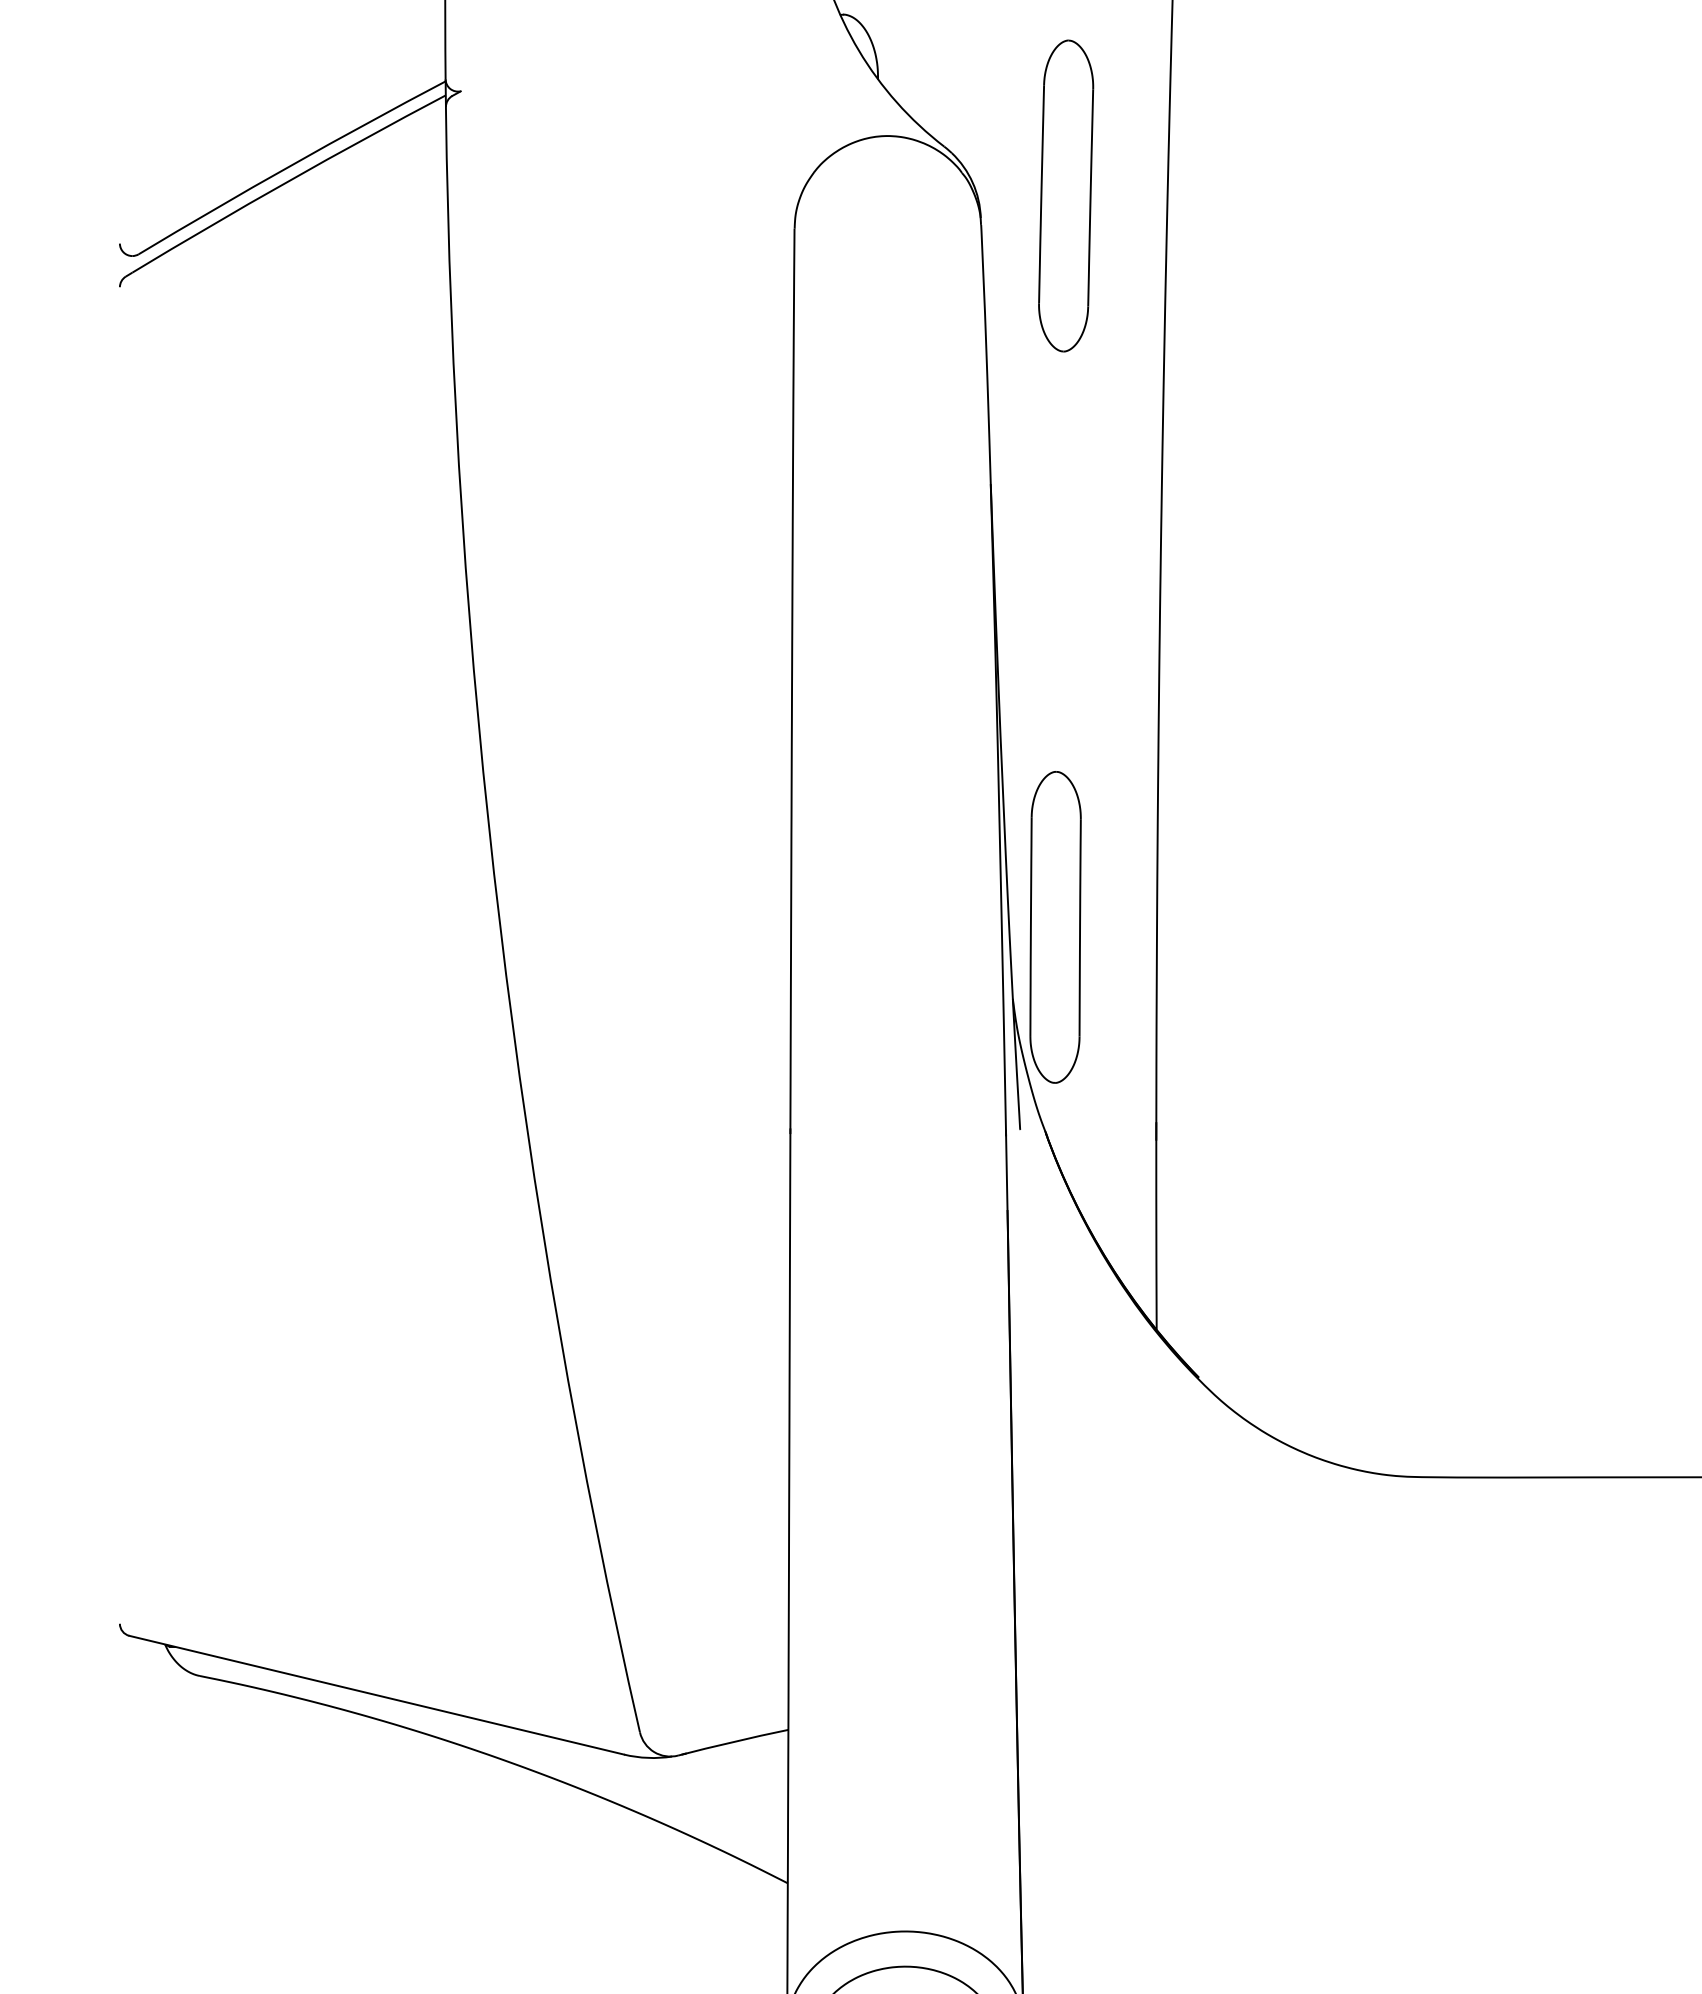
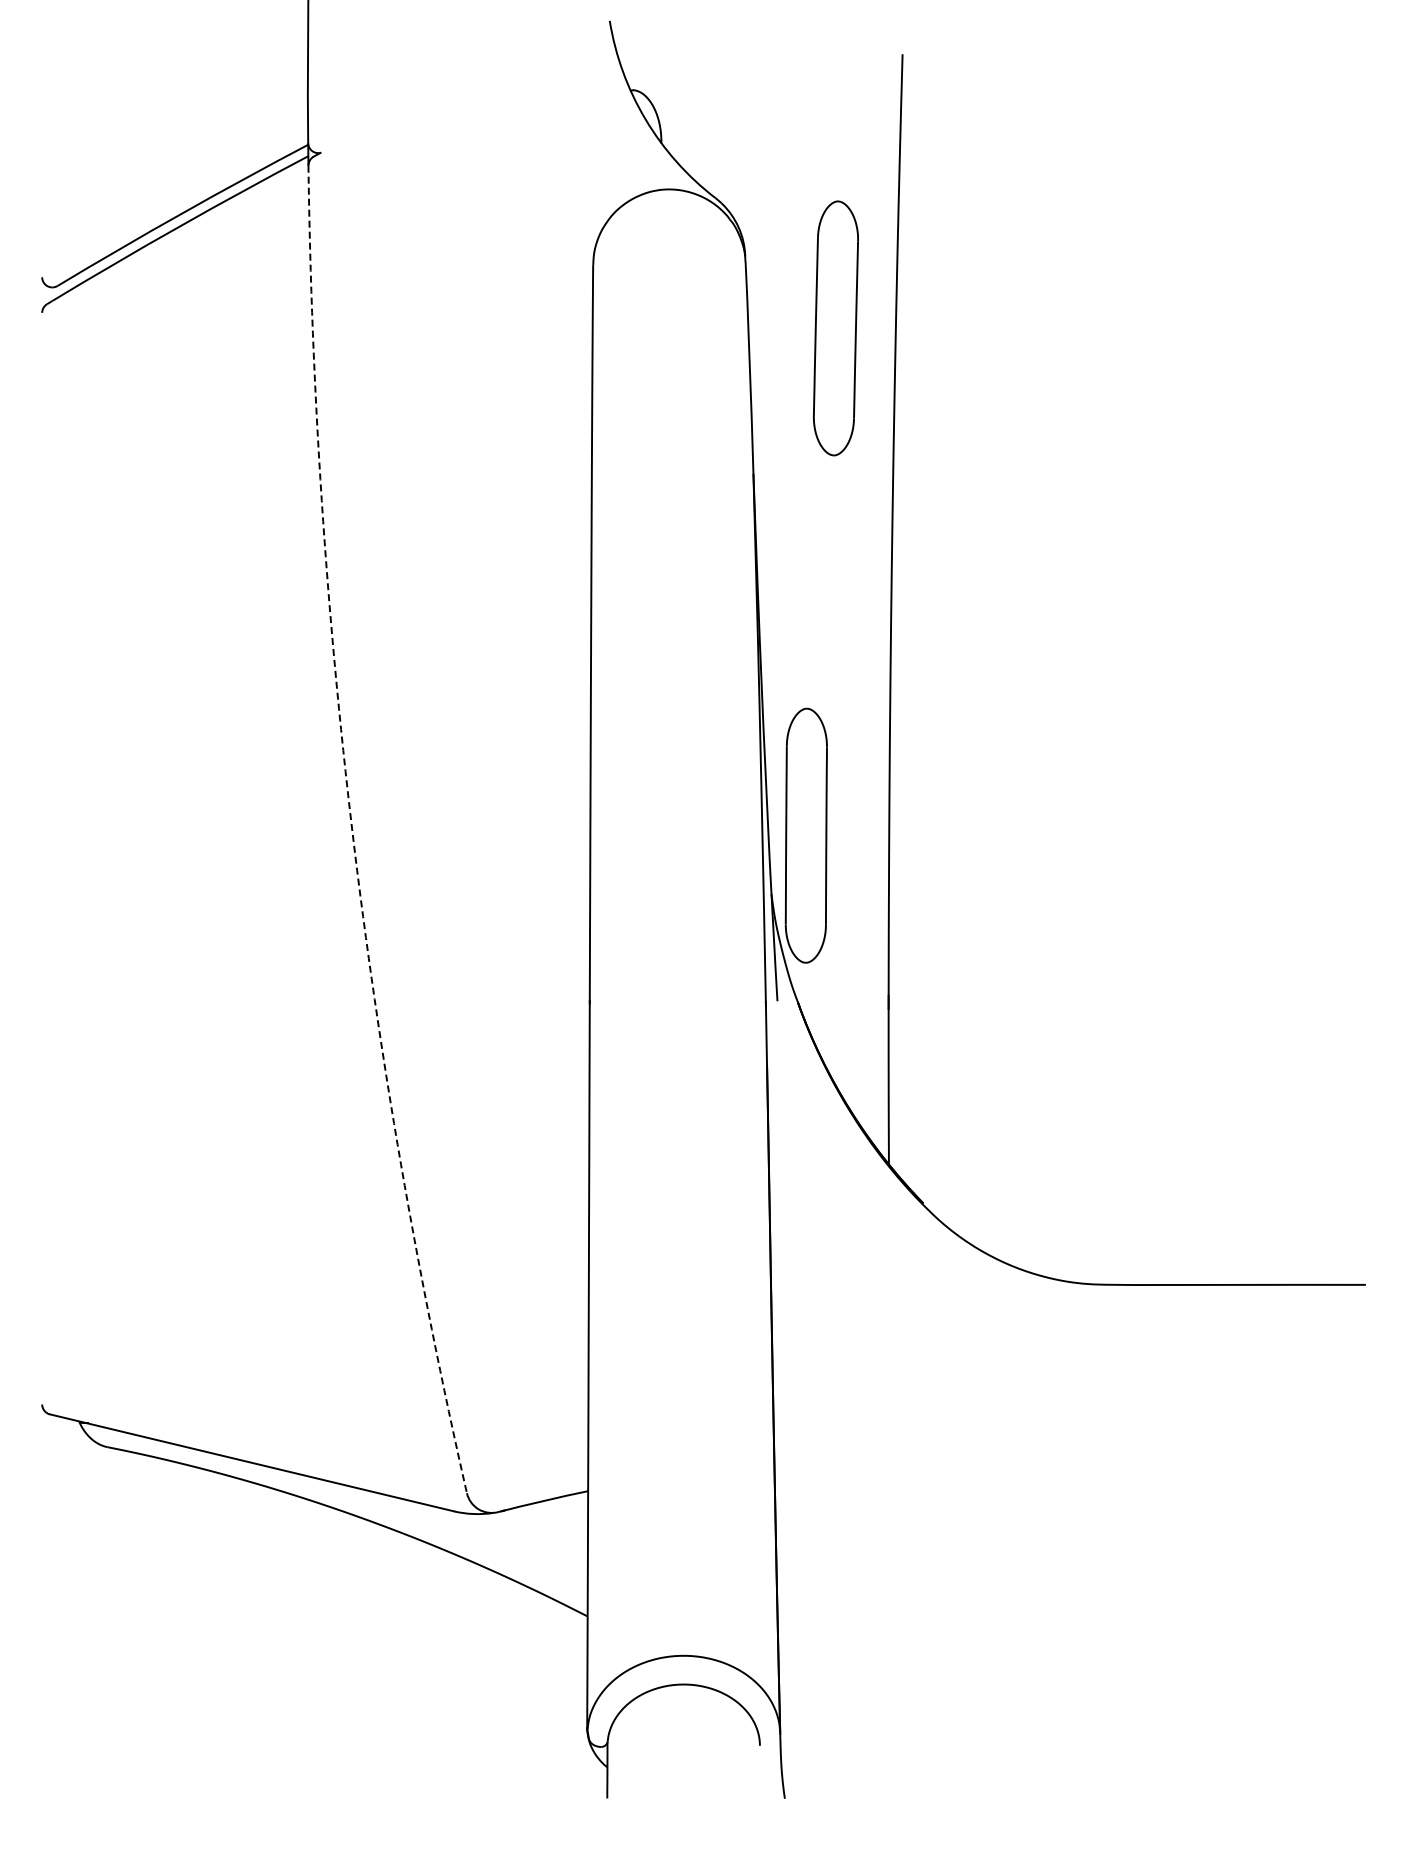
part: (1065, 196) -> (835, 328), moved
arc: (499, 924) -> (352, 833), solid -> dashed

